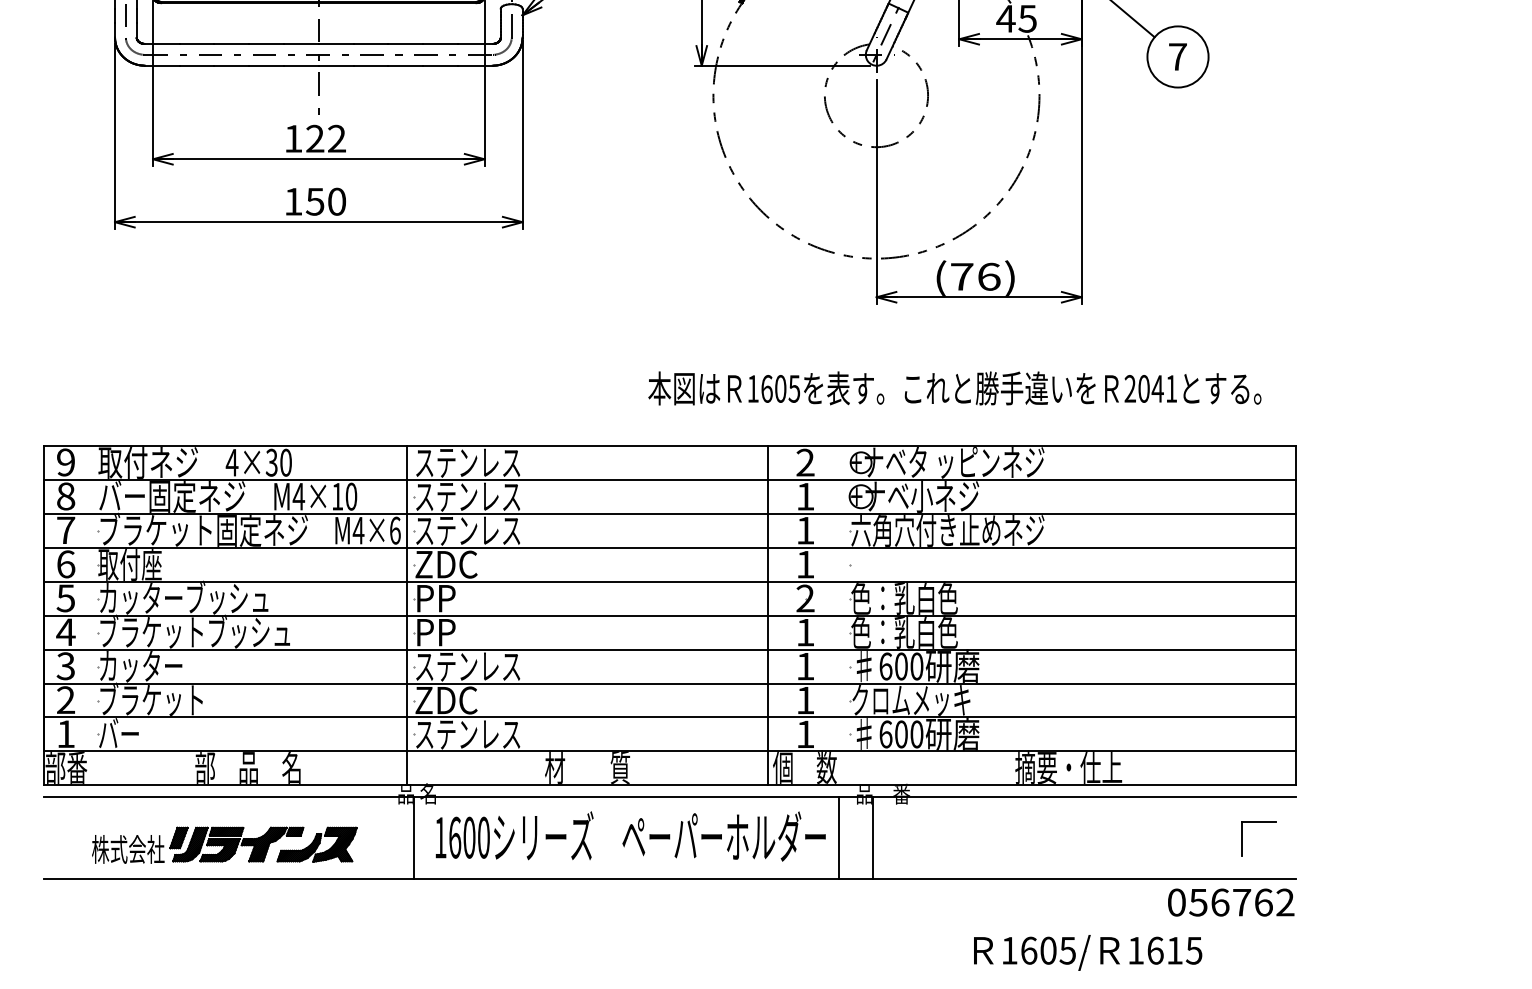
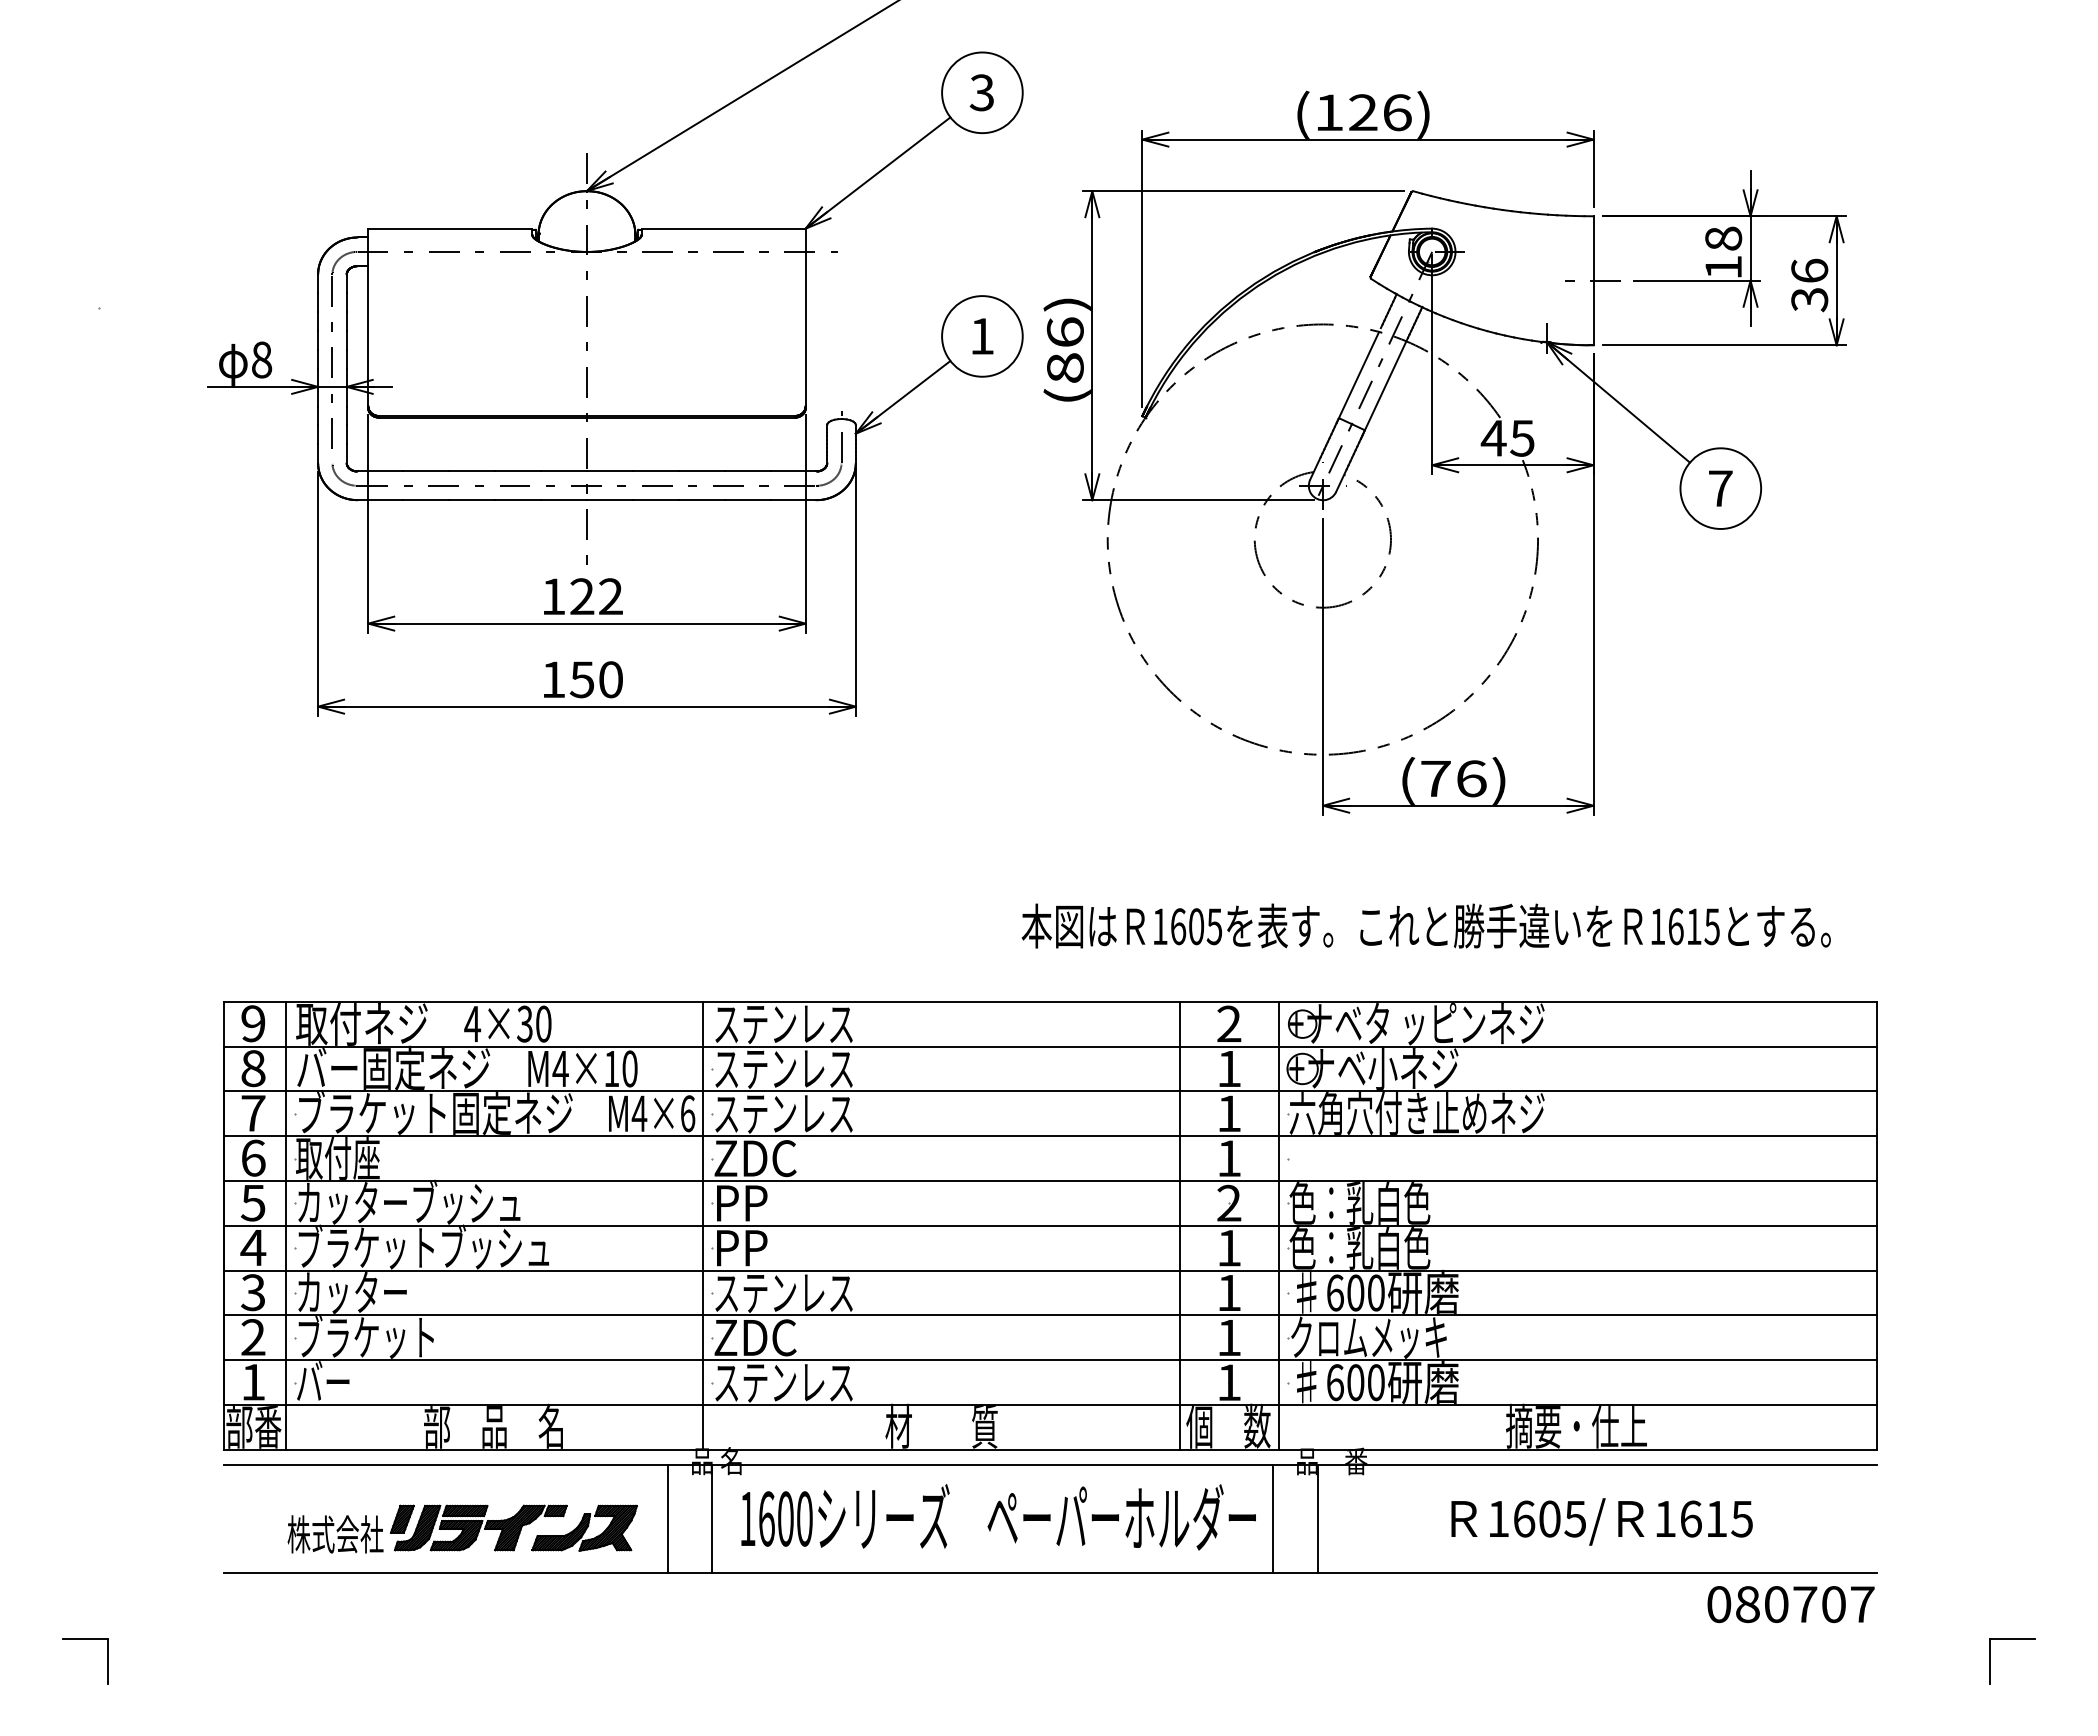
text: (1150, 388) -> (1684, 926), 2041 -> 1615
line: (91, 615) -> (286, 1225), added
line: (843, 615) -> (1279, 1225), added
part: (1258, 822) -> (2012, 1639), moved
line: (379, 838) -> (667, 1519), added
text: (1241, 902) -> (1804, 1604), 056762 -> 080707
part: (1087, 952) -> (1601, 1521), moved

